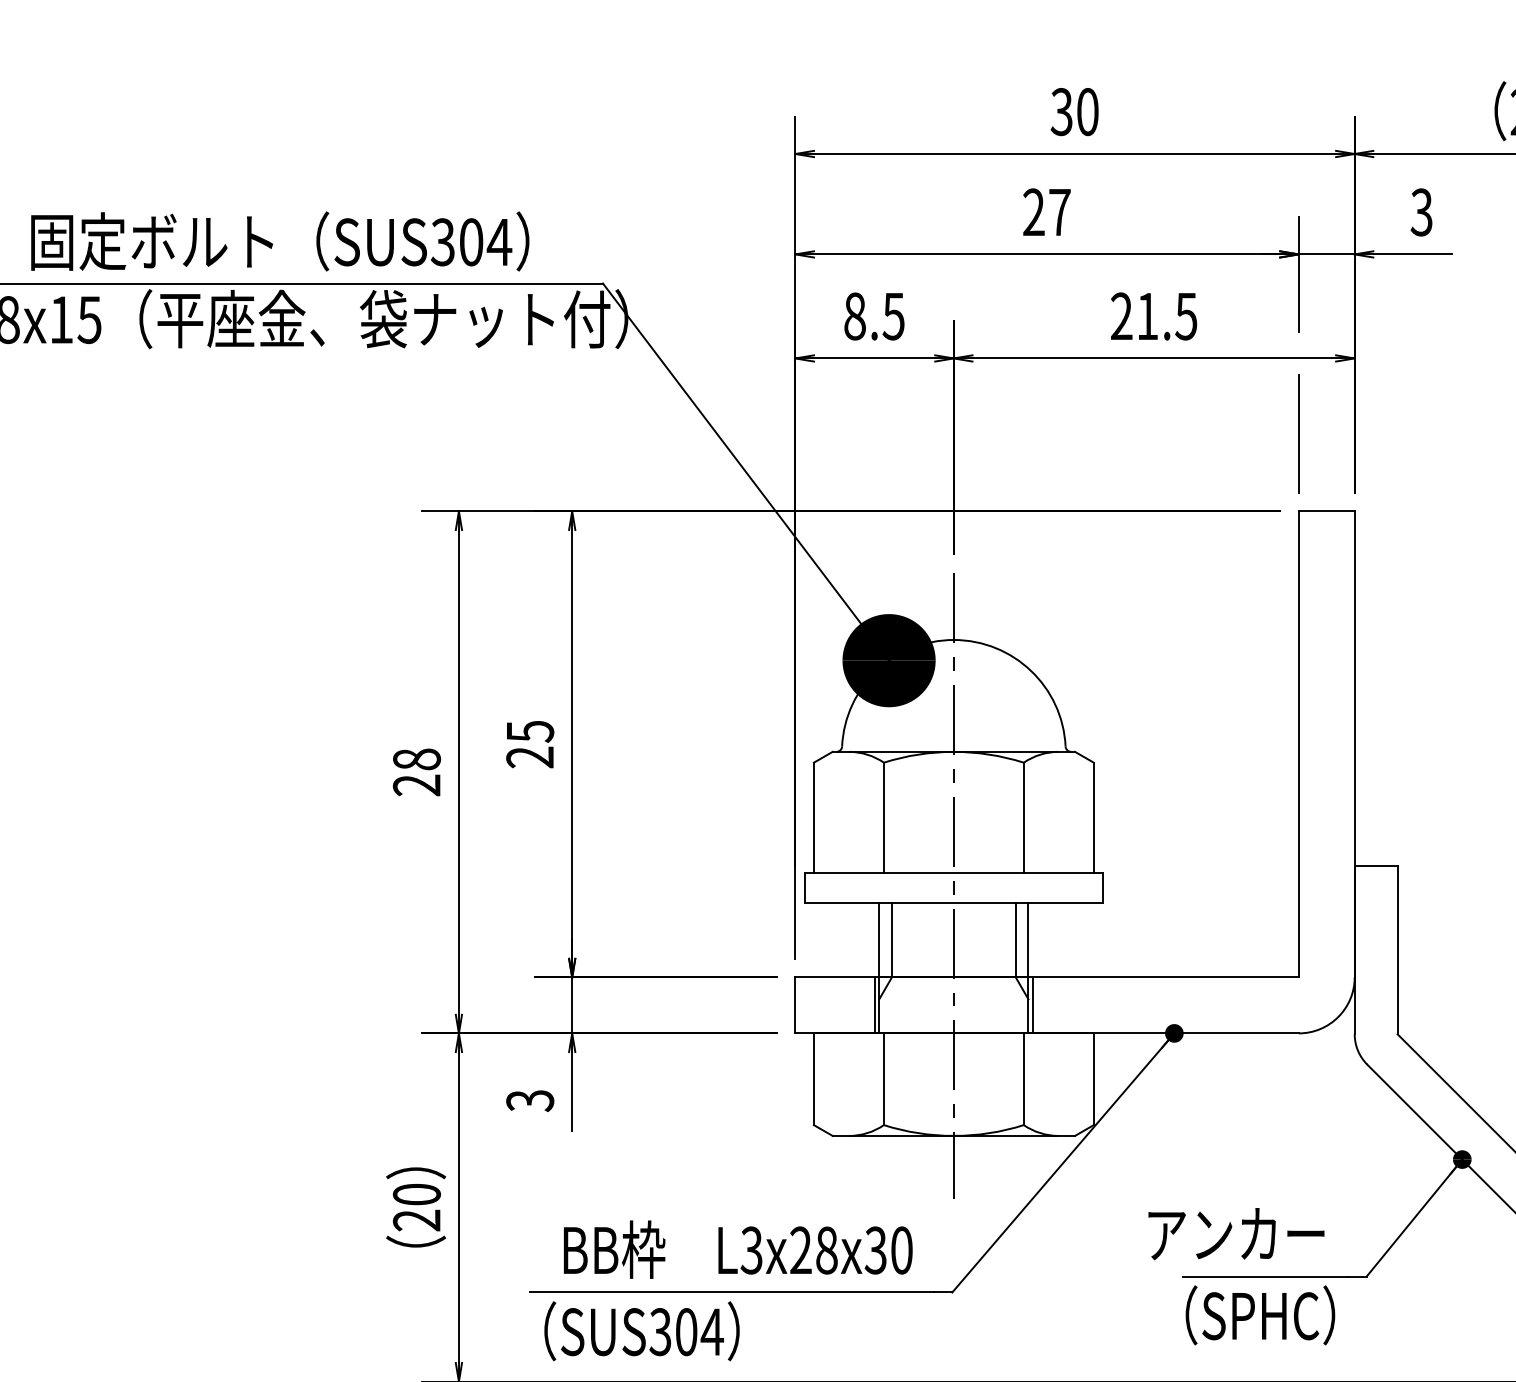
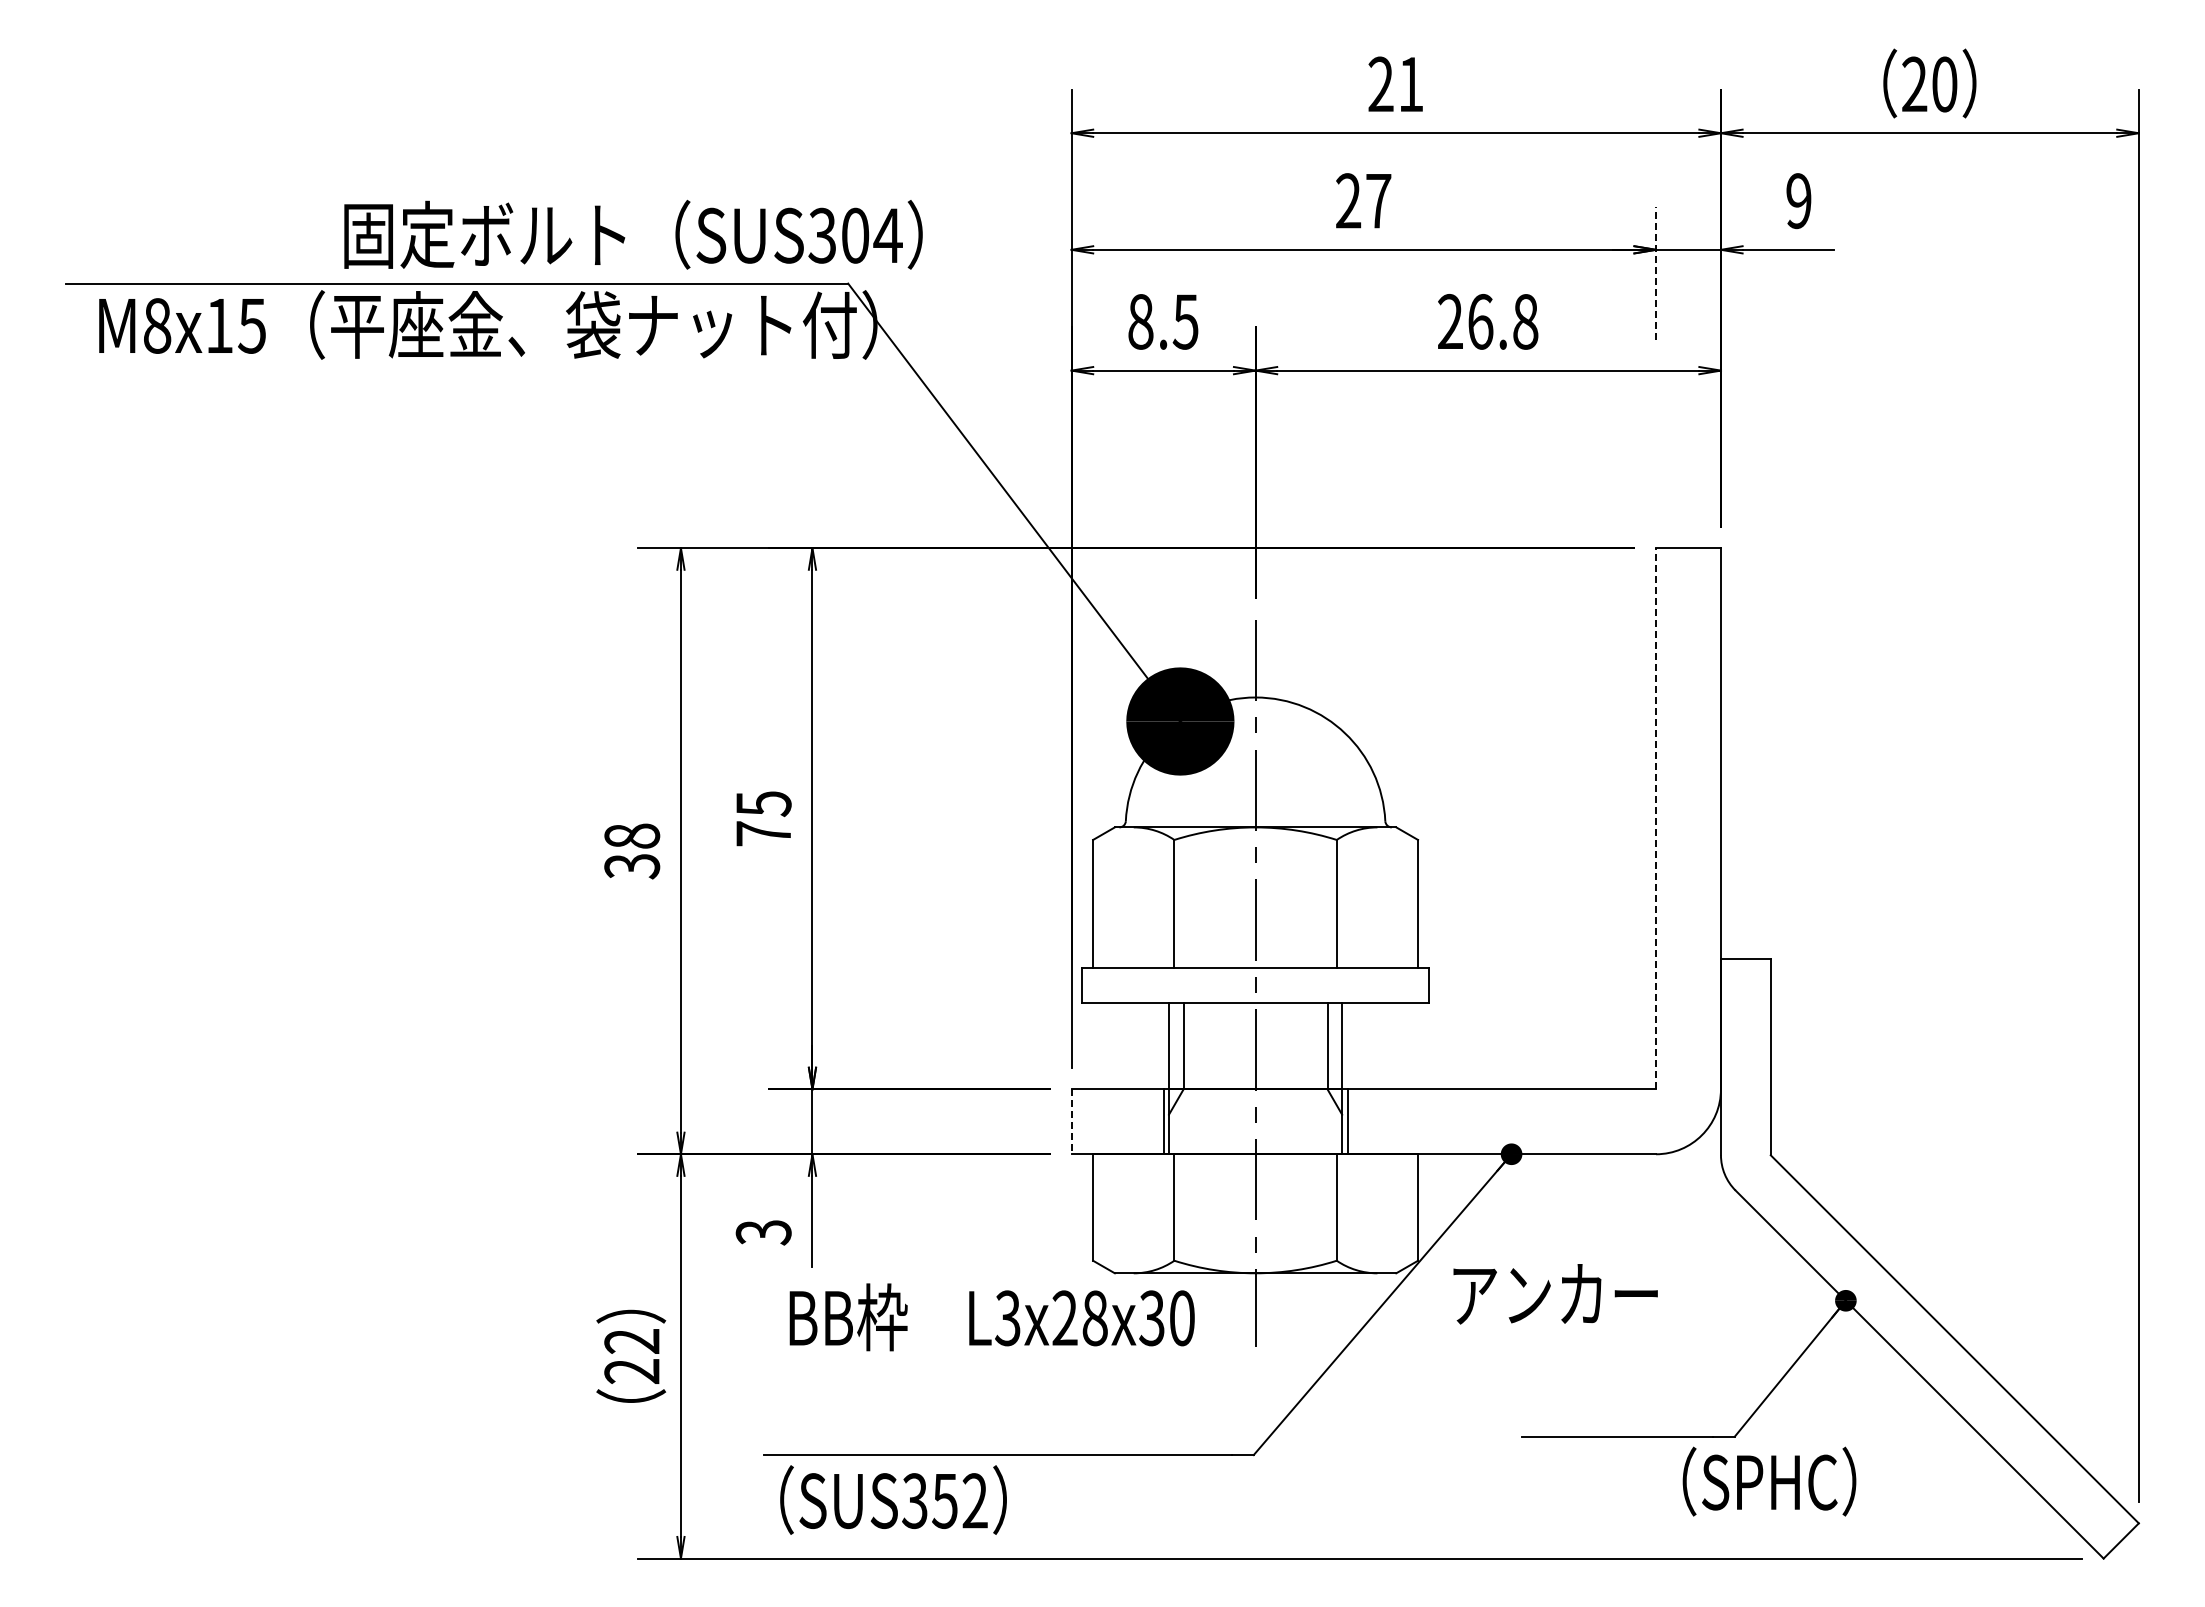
text: (1074, 112) -> (1395, 84), 30 -> 21
text: (1421, 212) -> (1798, 201), 3 -> 9
text: (280, 241) -> (633, 234), moved
line: (1299, 274) -> (1656, 273), solid -> dashed
text: (1167, 316) -> (1503, 321), 21.5 -> 26.8
line: (1299, 434) -> (1656, 458), removed
line: (1299, 744) -> (1656, 818), solid -> dashed
text: (529, 757) -> (762, 833), 25 -> 75
text: (417, 785) -> (632, 866), 28 -> 38
line: (795, 1006) -> (1071, 1122), solid -> dashed
text: (417, 1194) -> (632, 1341), 20 -> 22
text: (1236, 1234) -> (1555, 1294), moved
text: (737, 1249) -> (991, 1317), moved
text: (1260, 1315) -> (1769, 1481), moved
text: (699, 1331) -> (960, 1500), SUS304 -> SUS352

